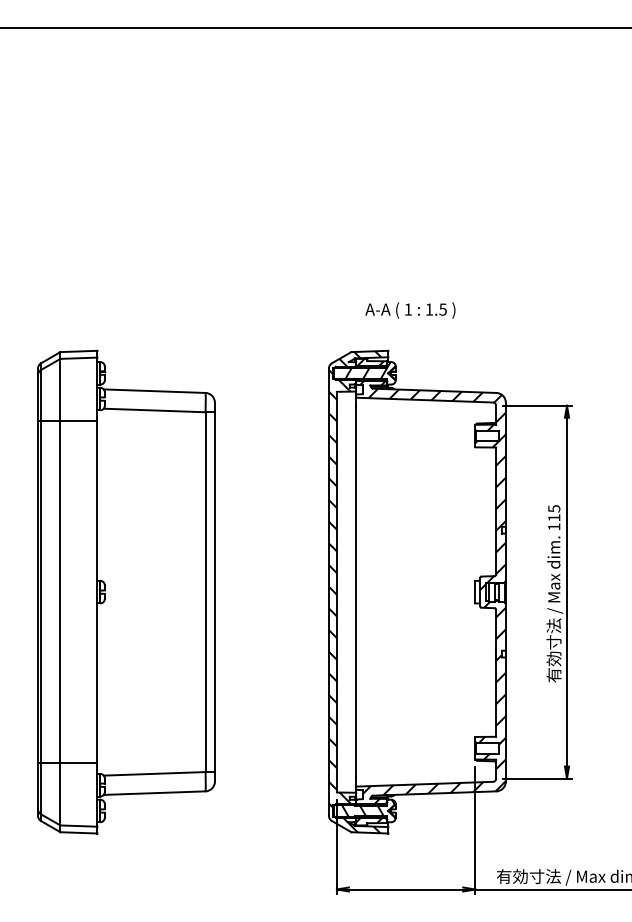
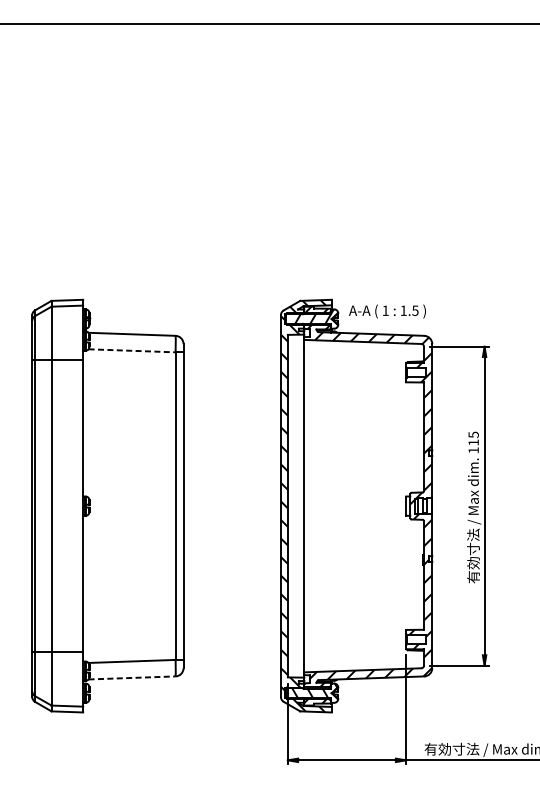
text: (410, 310) -> (387, 311), moved
line: (154, 410) -> (131, 350), solid -> dashed
line: (154, 793) -> (131, 678), solid -> dashed

